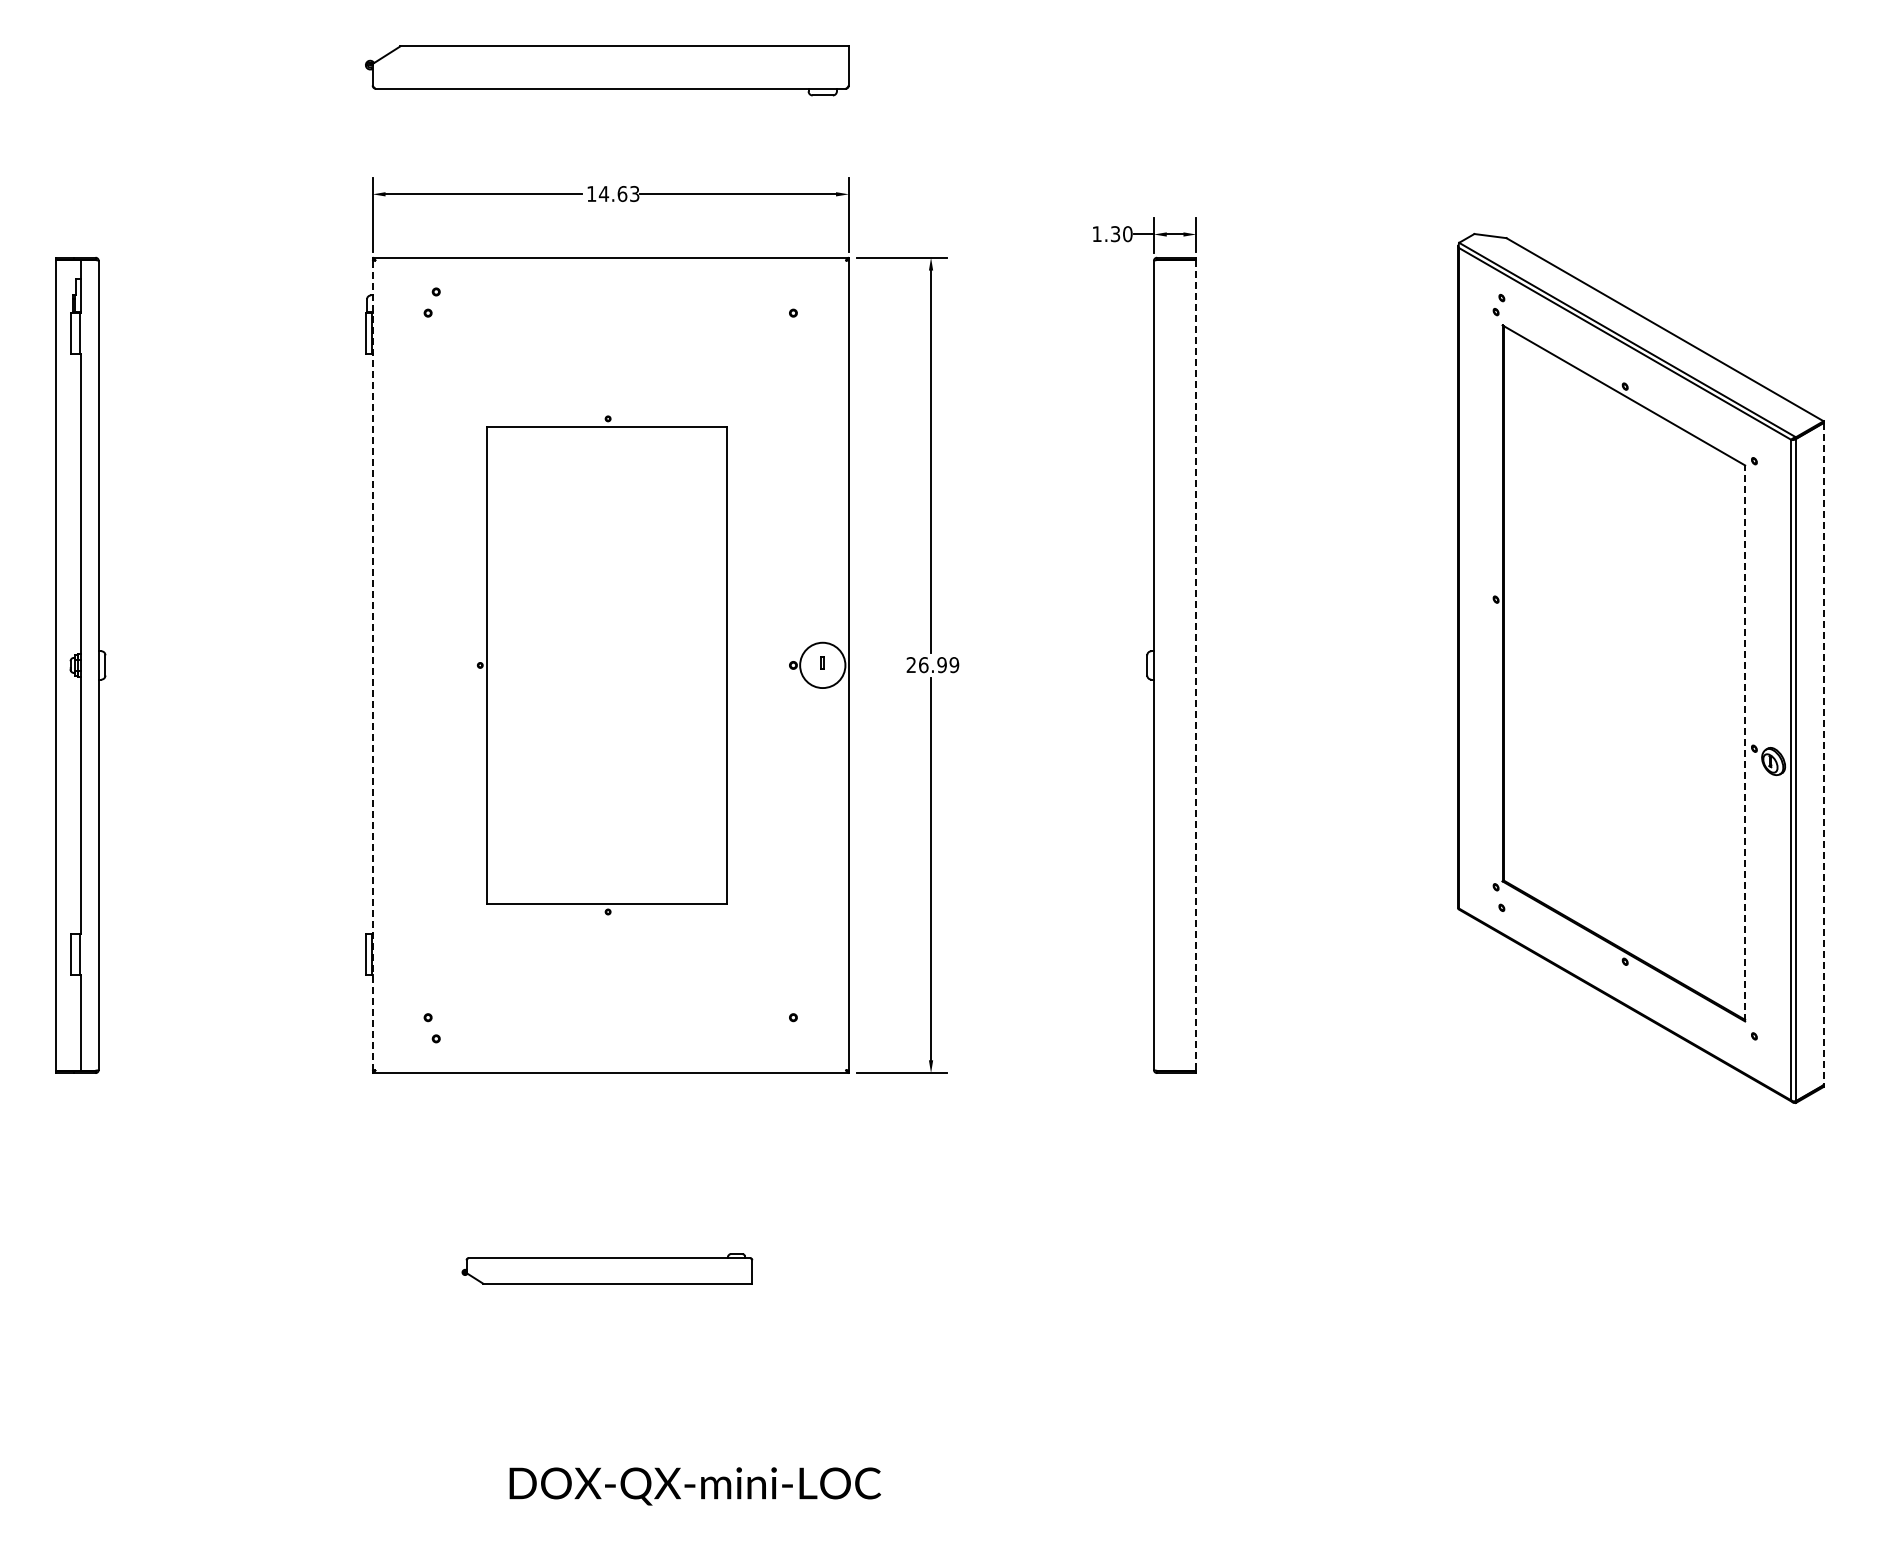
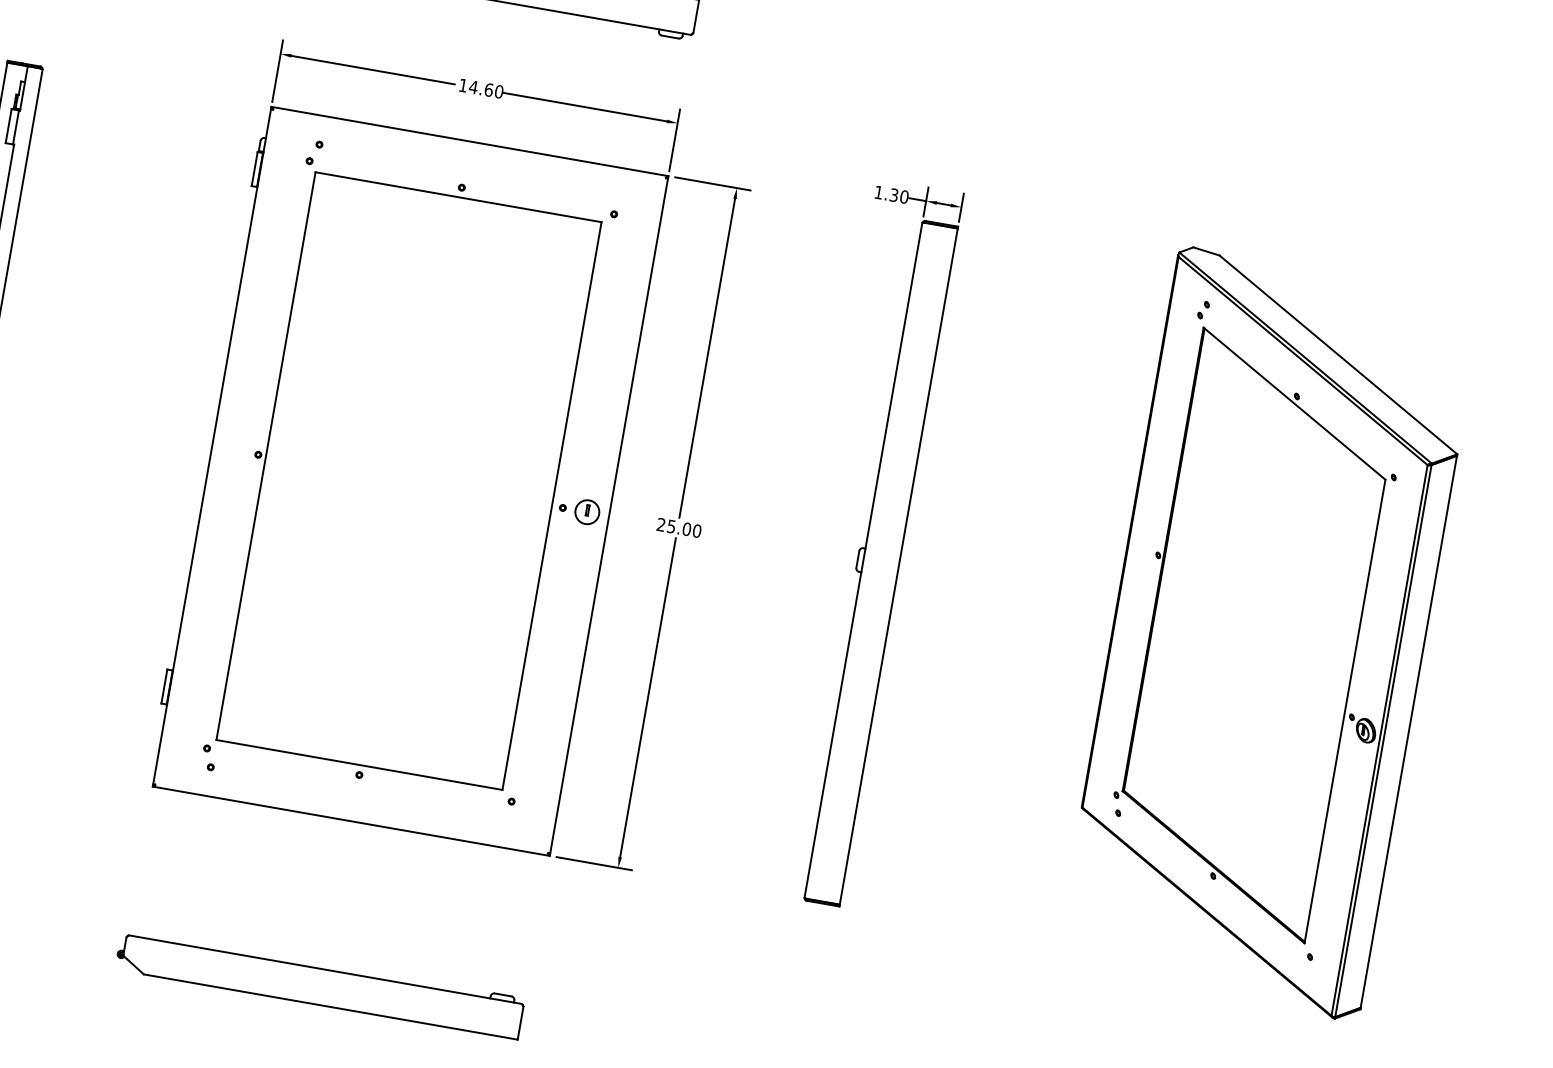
text: (634, 194) -> (498, 92), 14.63 -> 14.60
line: (372, 664) -> (212, 445), dashed -> solid
part: (601, 665) -> (402, 480), size x1.43
circle: (822, 665) -> (587, 512), size x0.62
text: (939, 665) -> (684, 529), 26.99 -> 25.00
line: (1196, 665) -> (898, 566), dashed -> solid
line: (1745, 742) -> (1345, 710), dashed -> solid
line: (1823, 754) -> (1408, 732), dashed -> solid
part: (607, 1268) -> (320, 983), size x1.67

